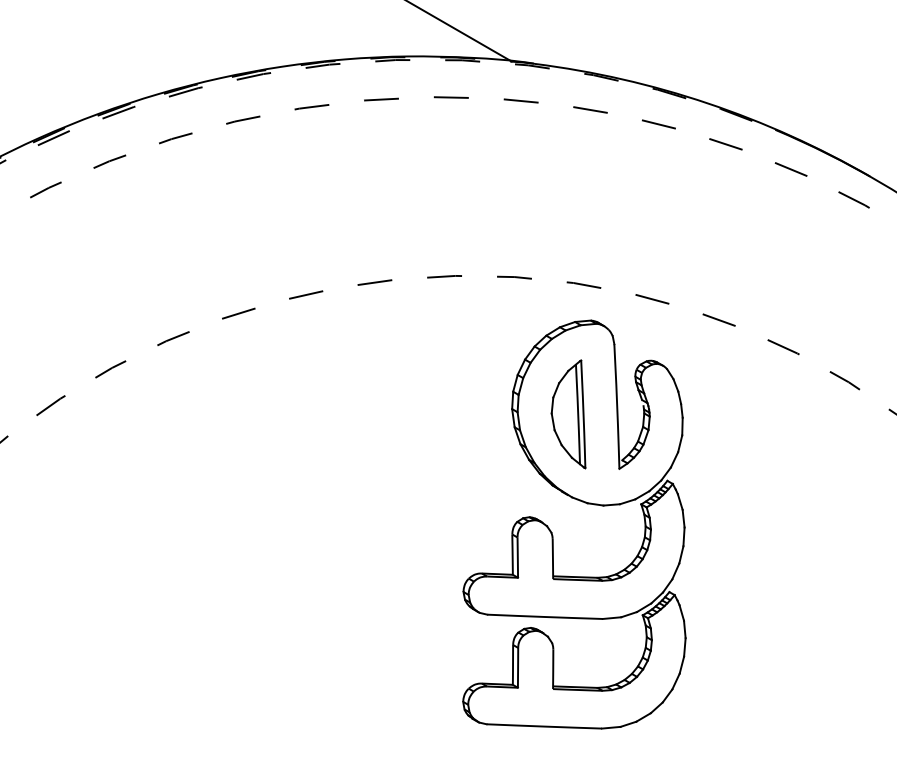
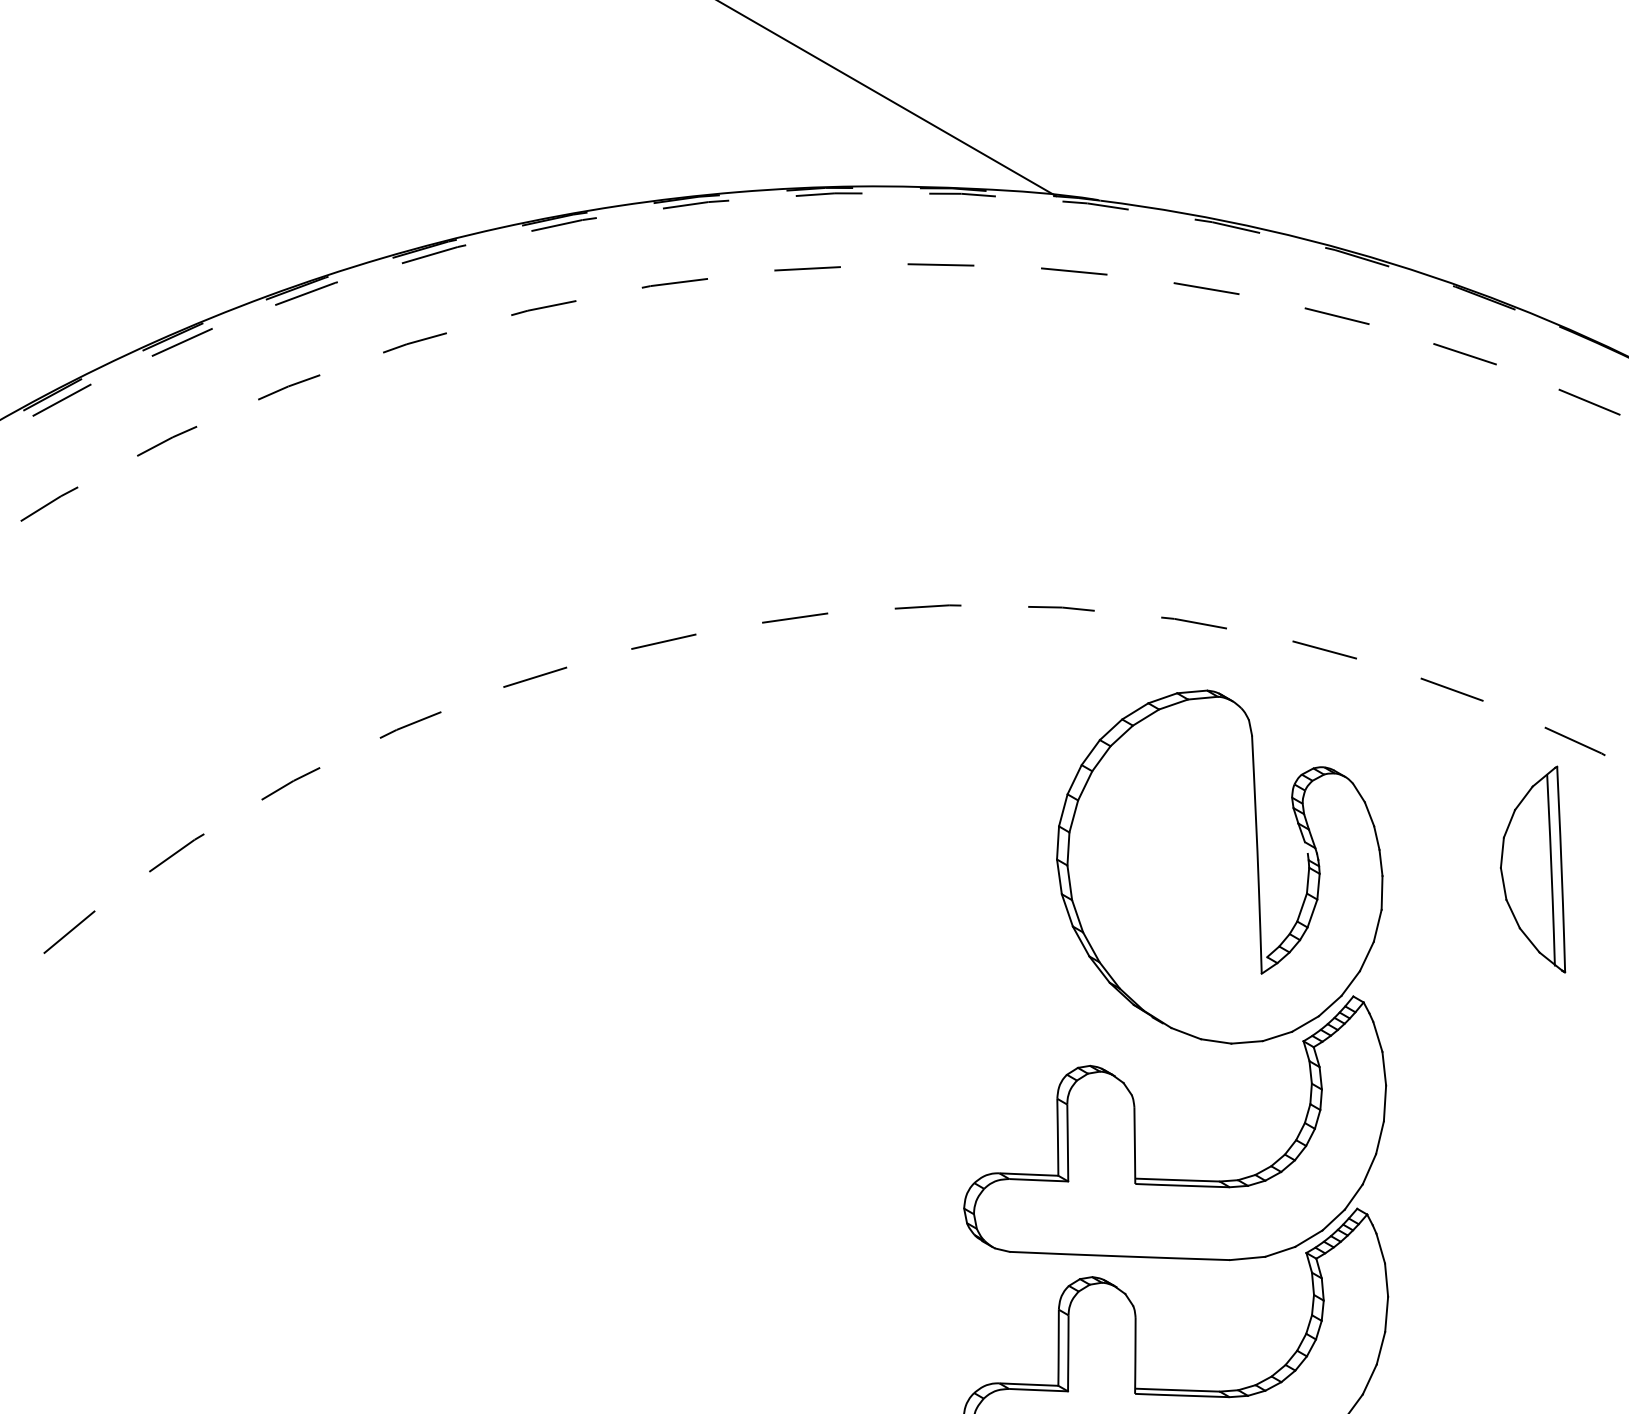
part: (568, 414) -> (1532, 869), moved

